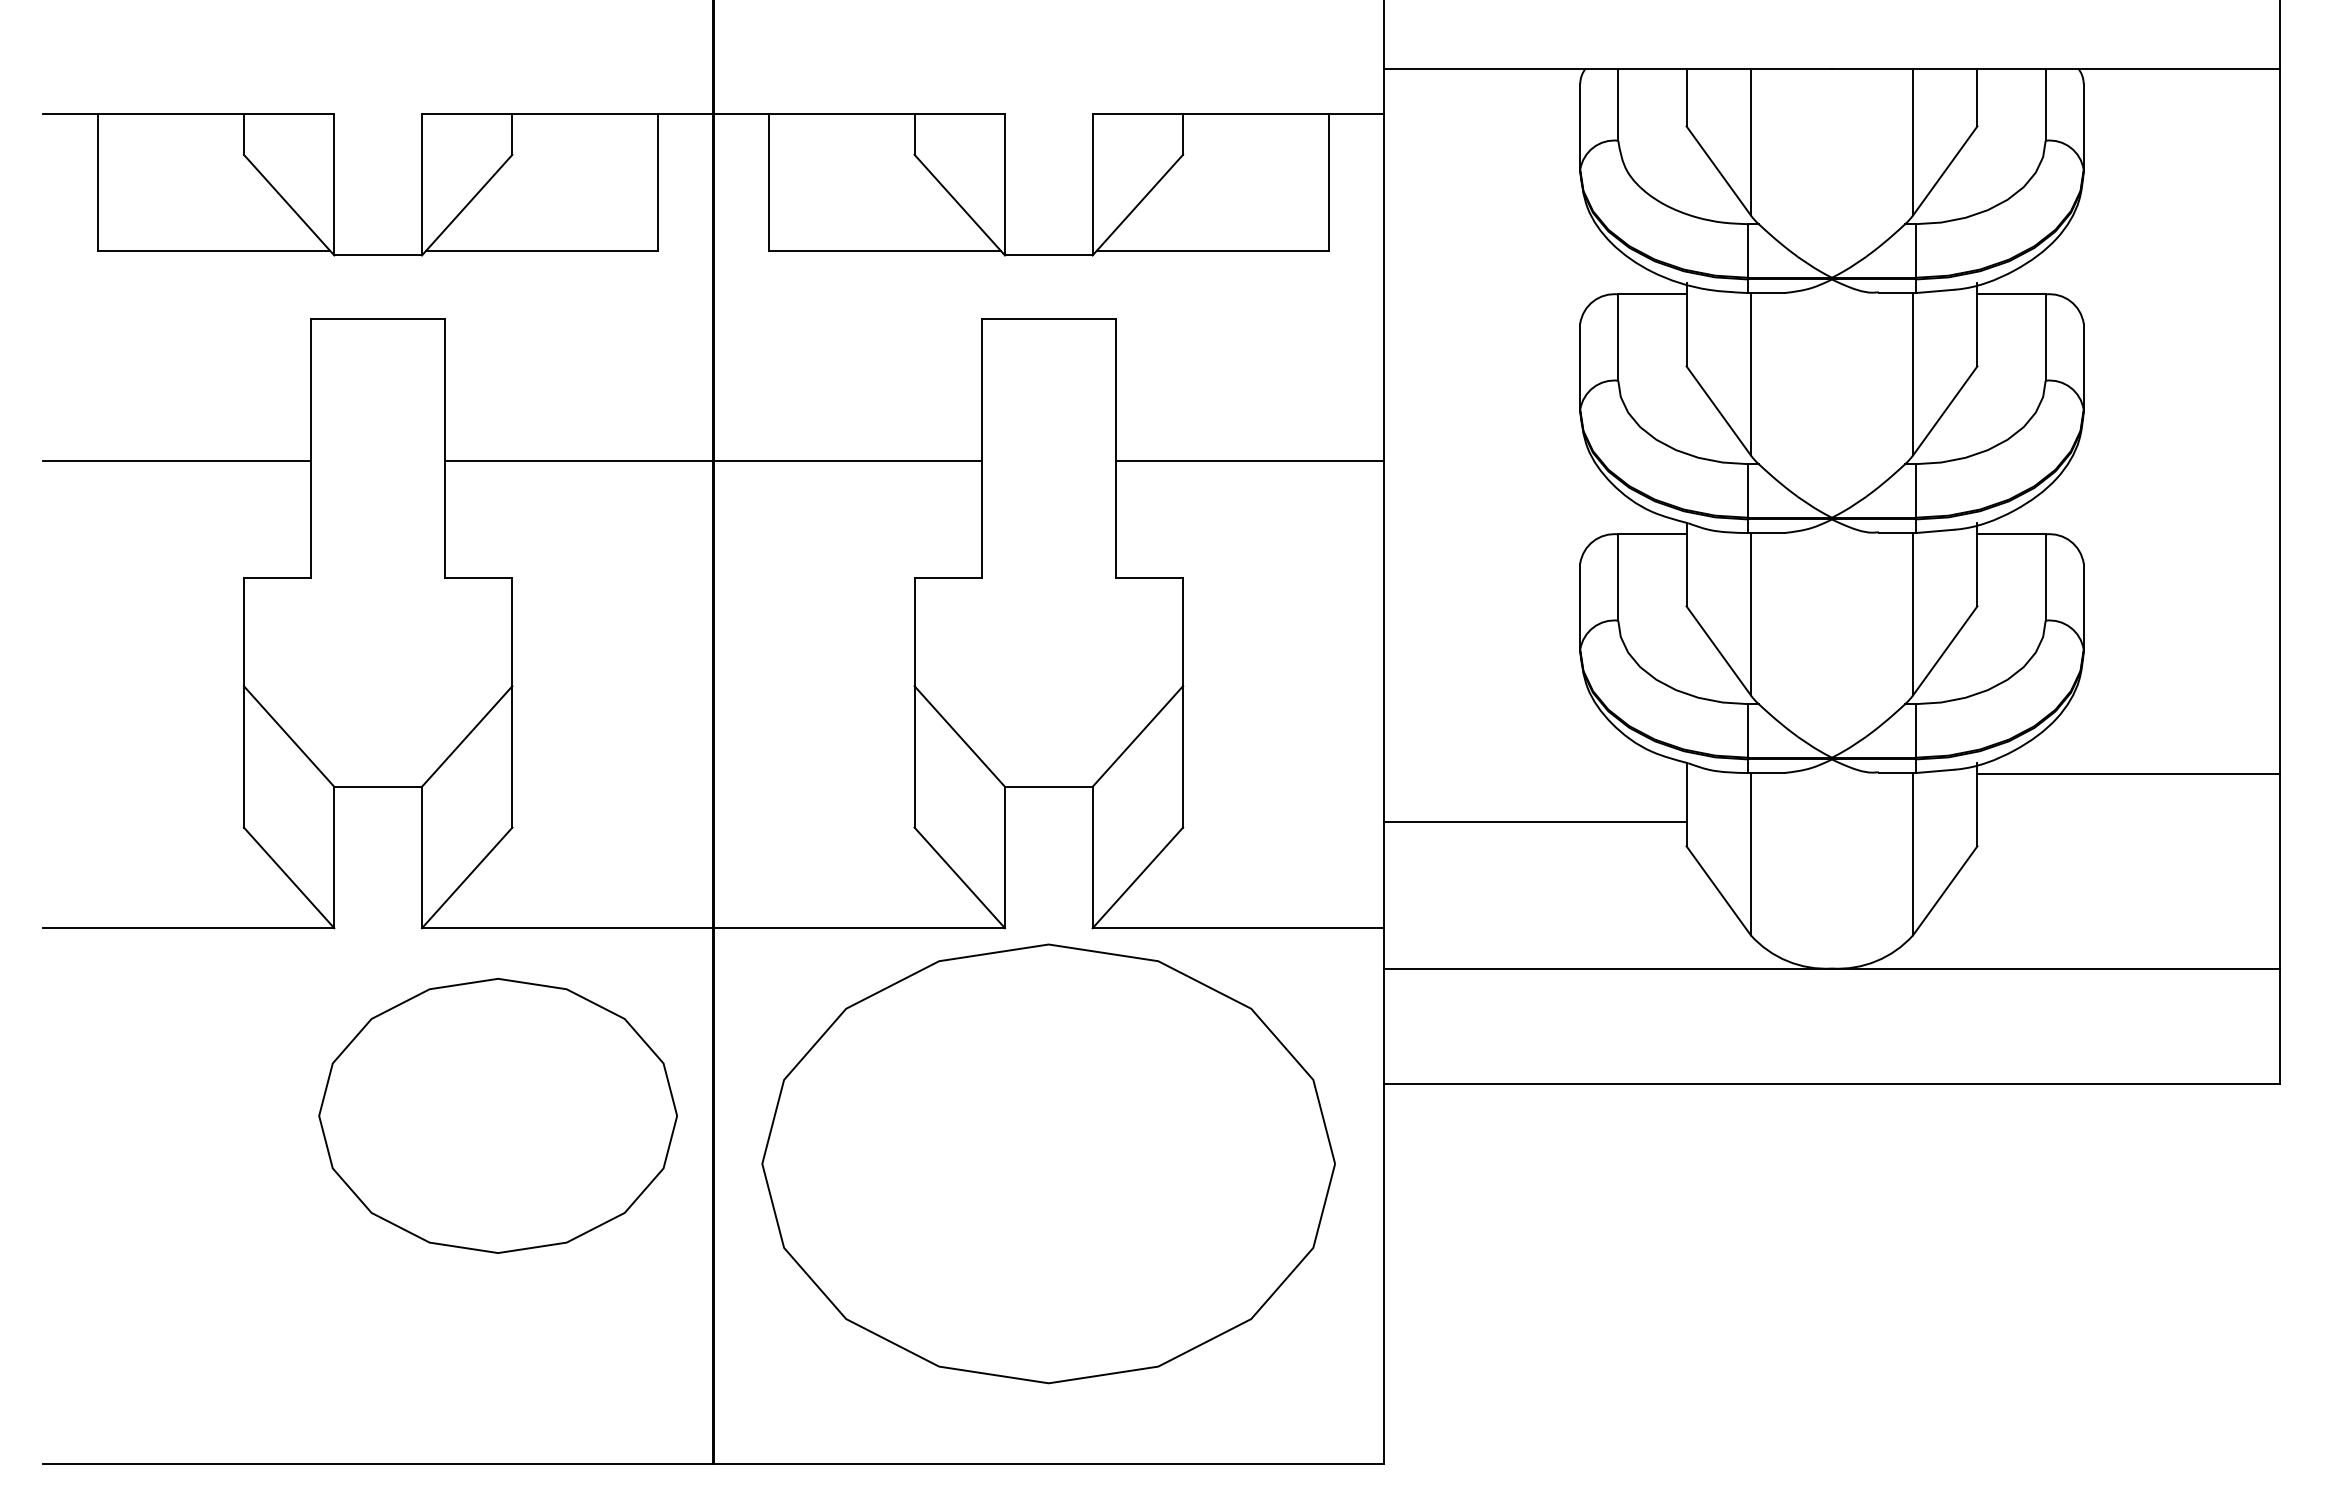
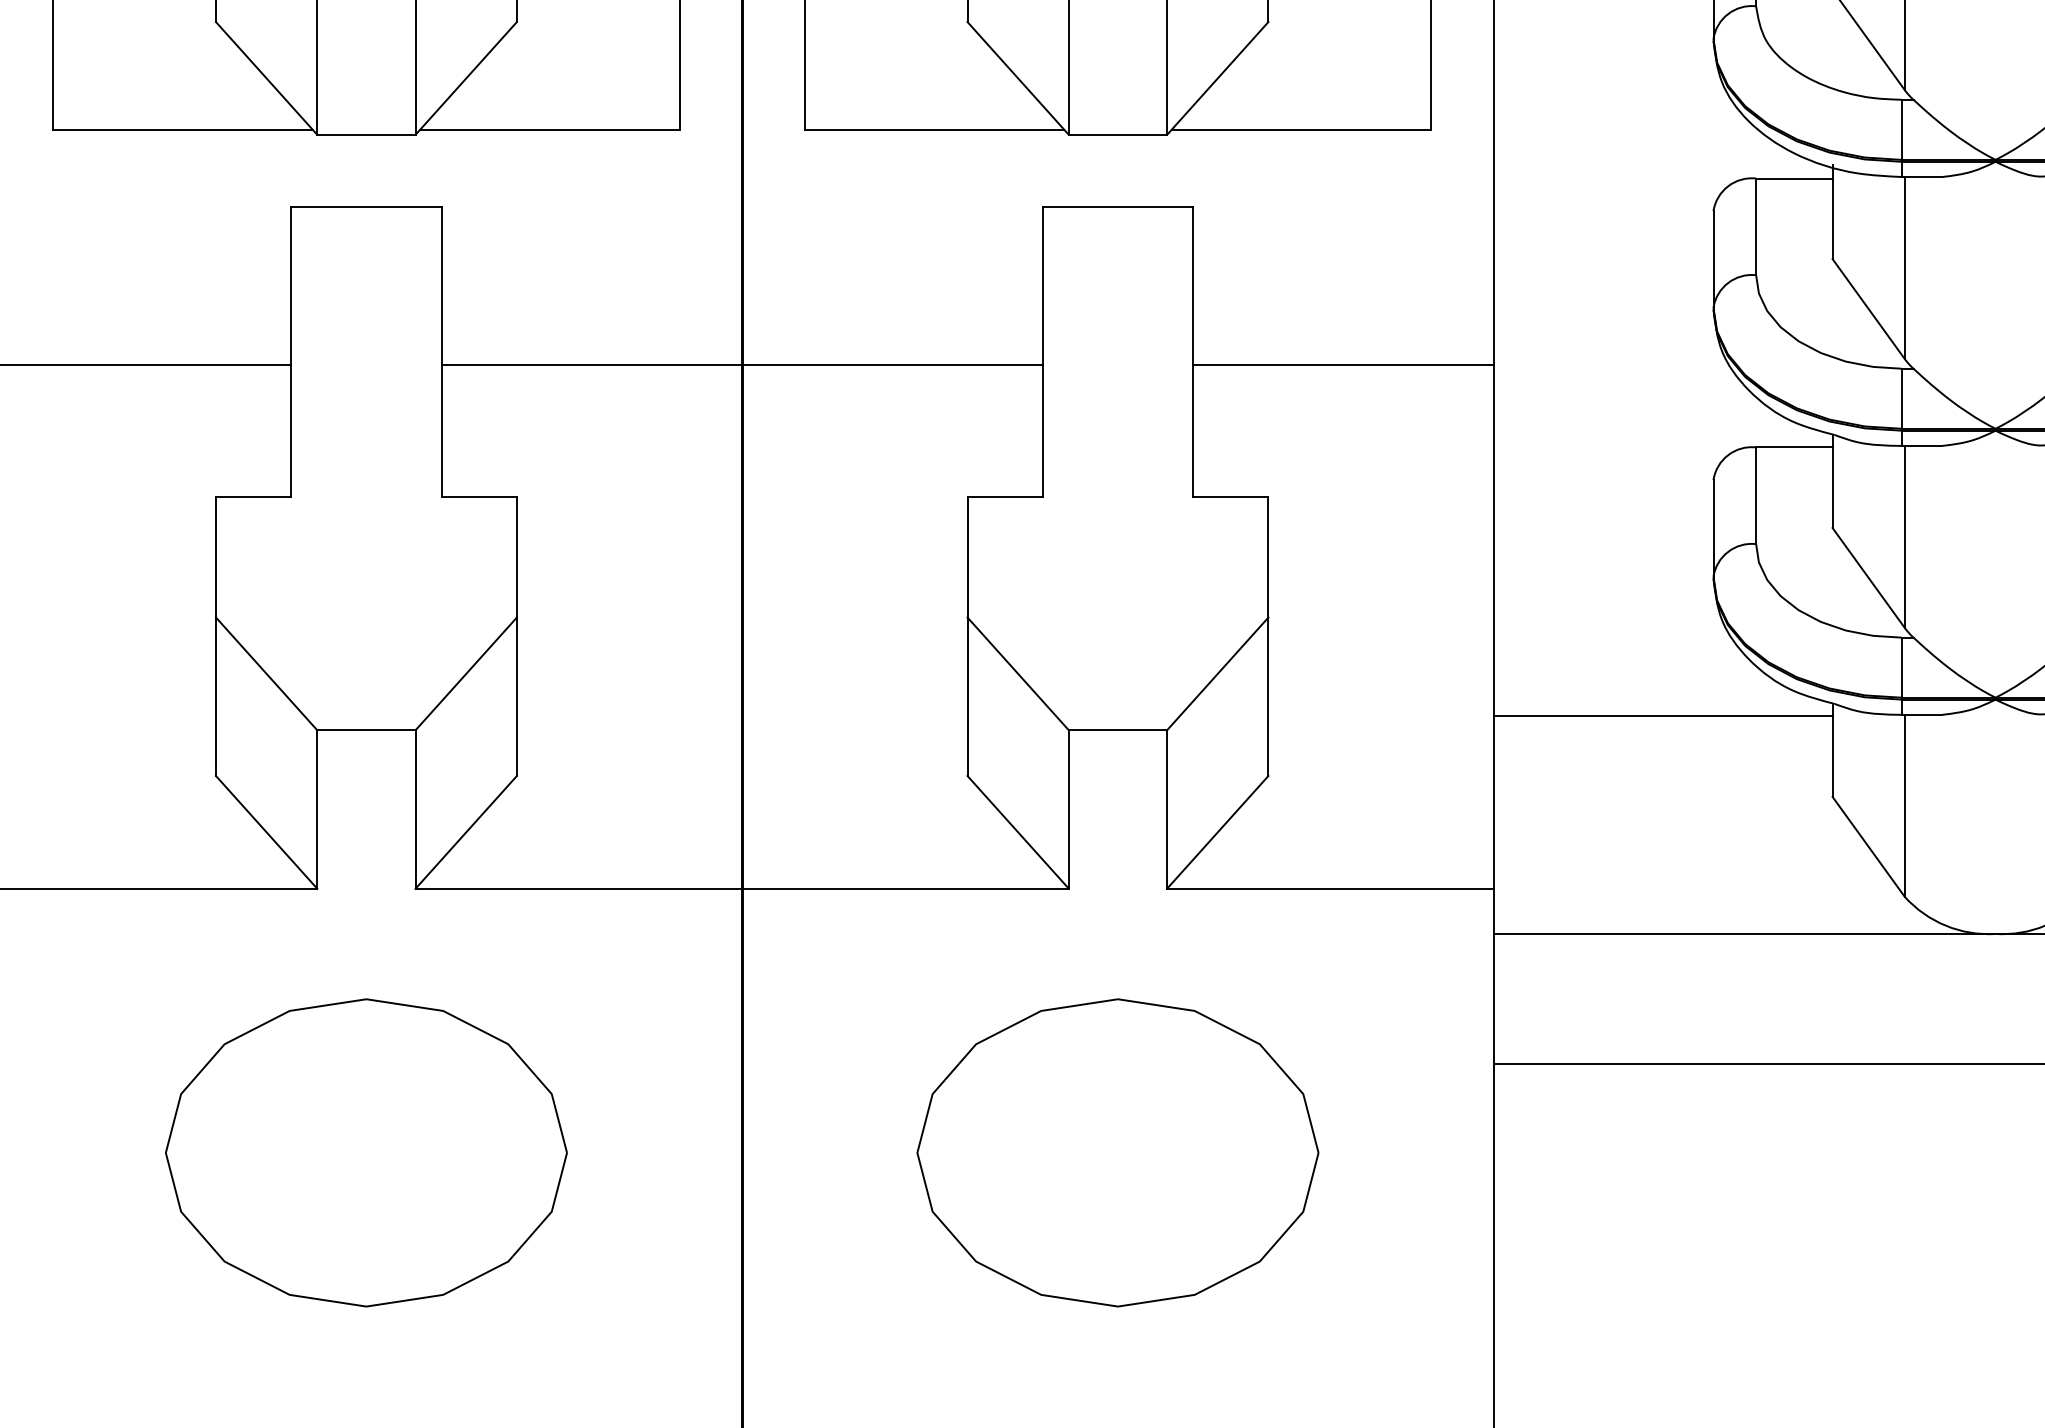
line: (1535, 822) -> (1663, 716), moved
part: (497, 1115) -> (365, 1152), moved
part: (1048, 1163) -> (1117, 1152), size x0.62

